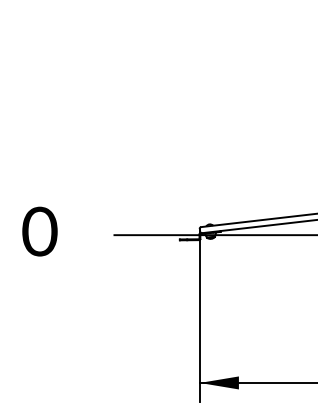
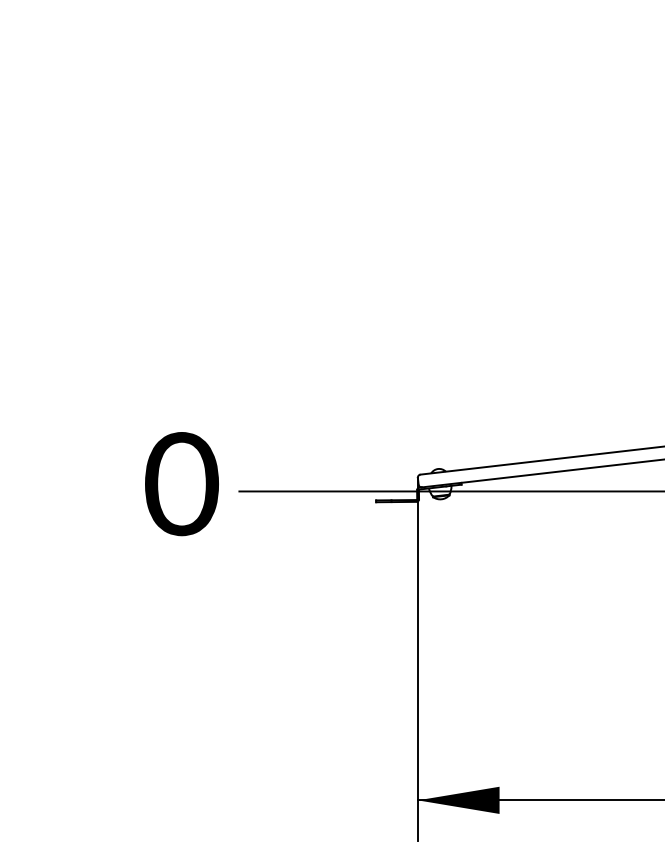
text: (39, 231) -> (180, 483), moved

